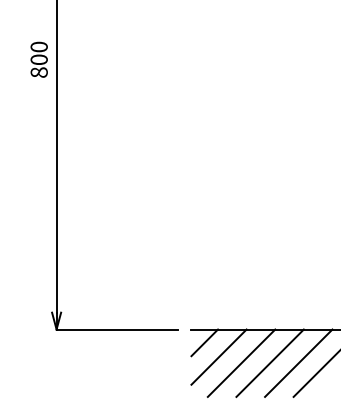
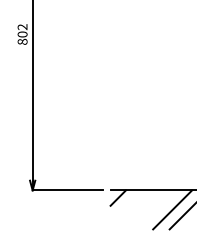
text: (39, 47) -> (22, 27), 800 -> 802
line: (218, 357) -> (126, 206), removed
line: (241, 362) -> (139, 209), removed
line: (269, 362) -> (155, 209), removed

